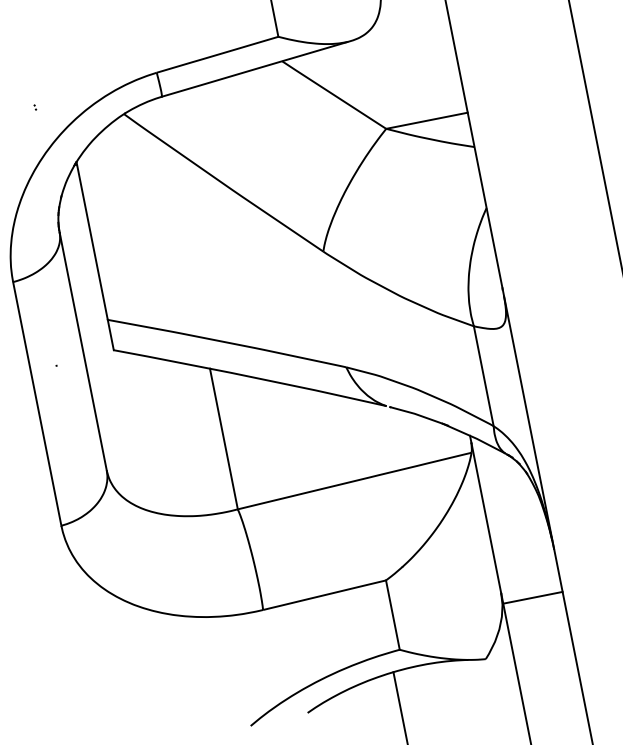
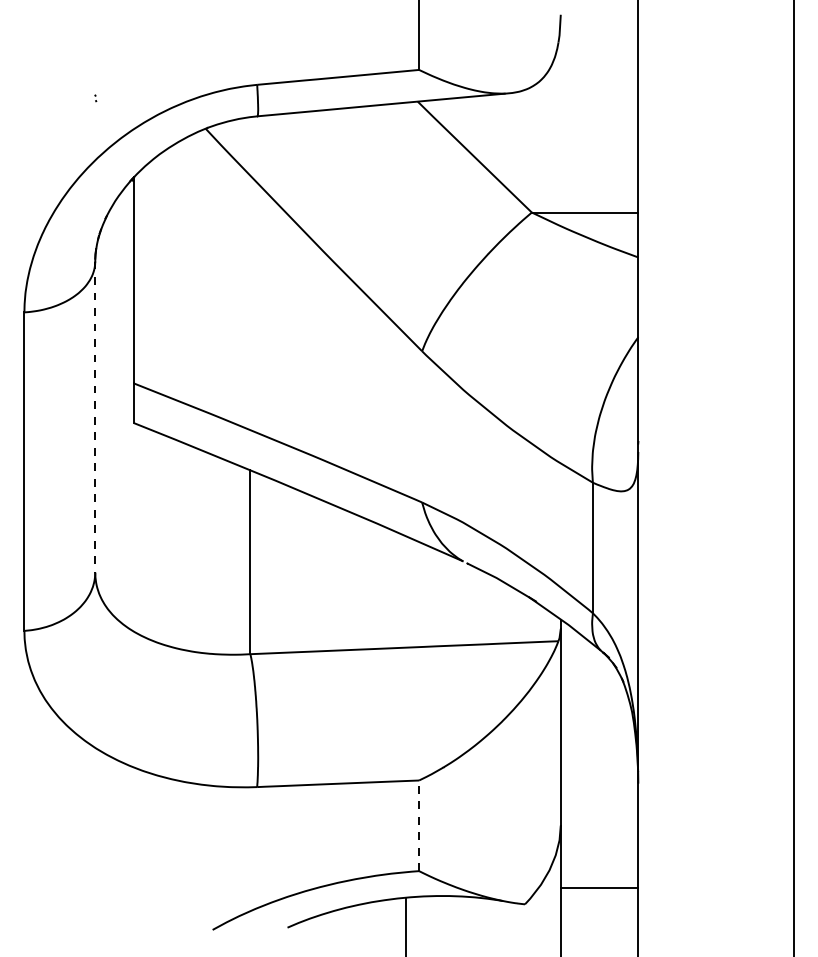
line: (83, 351) -> (95, 417), solid -> dashed
line: (532, 597) -> (599, 887), moved
line: (393, 614) -> (419, 825), solid -> dashed

